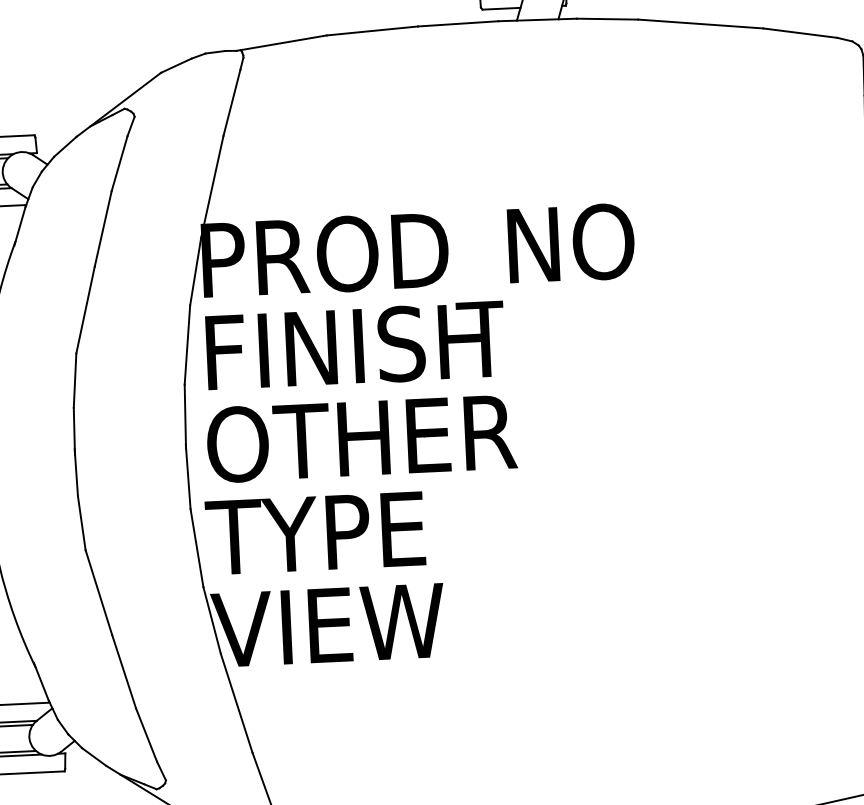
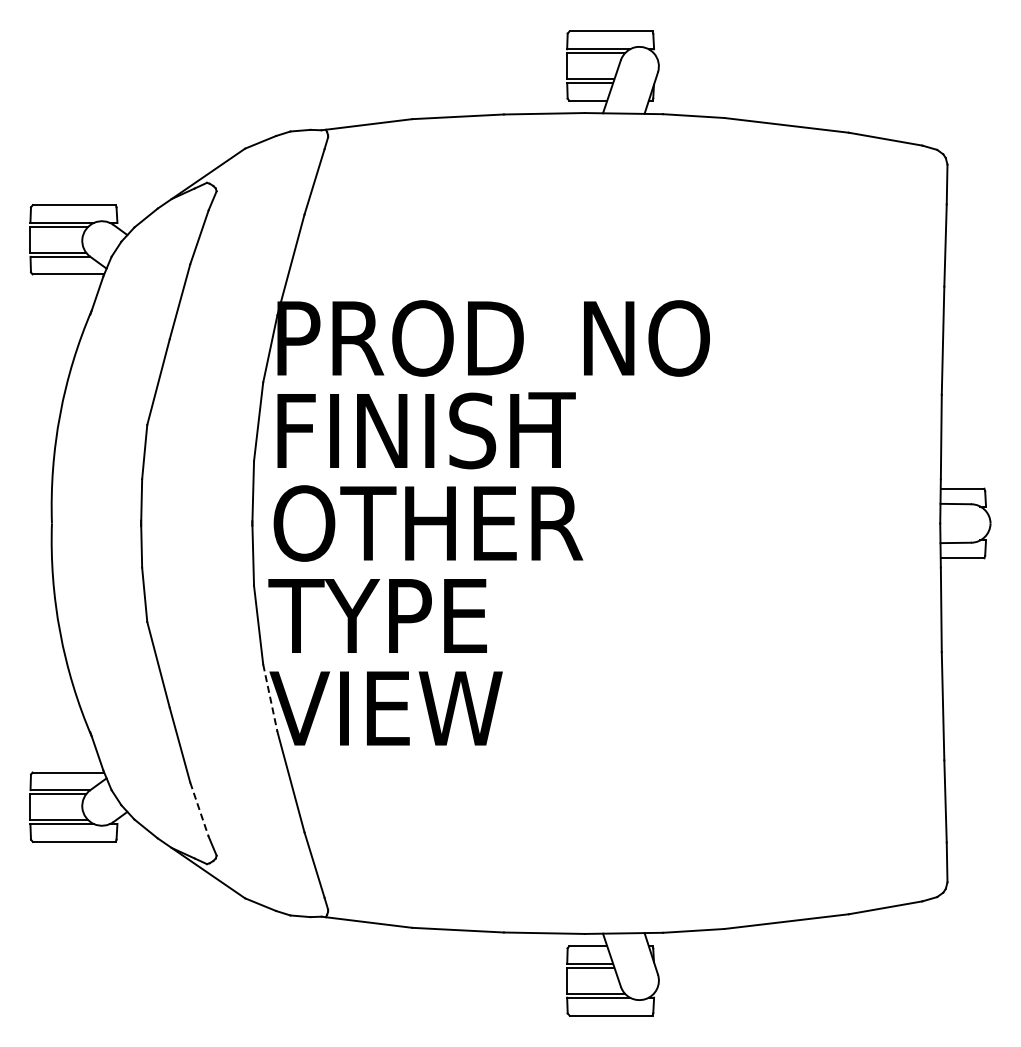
line: (212, 620) -> (270, 698), solid -> dashed
line: (146, 735) -> (199, 809), solid -> dashed

